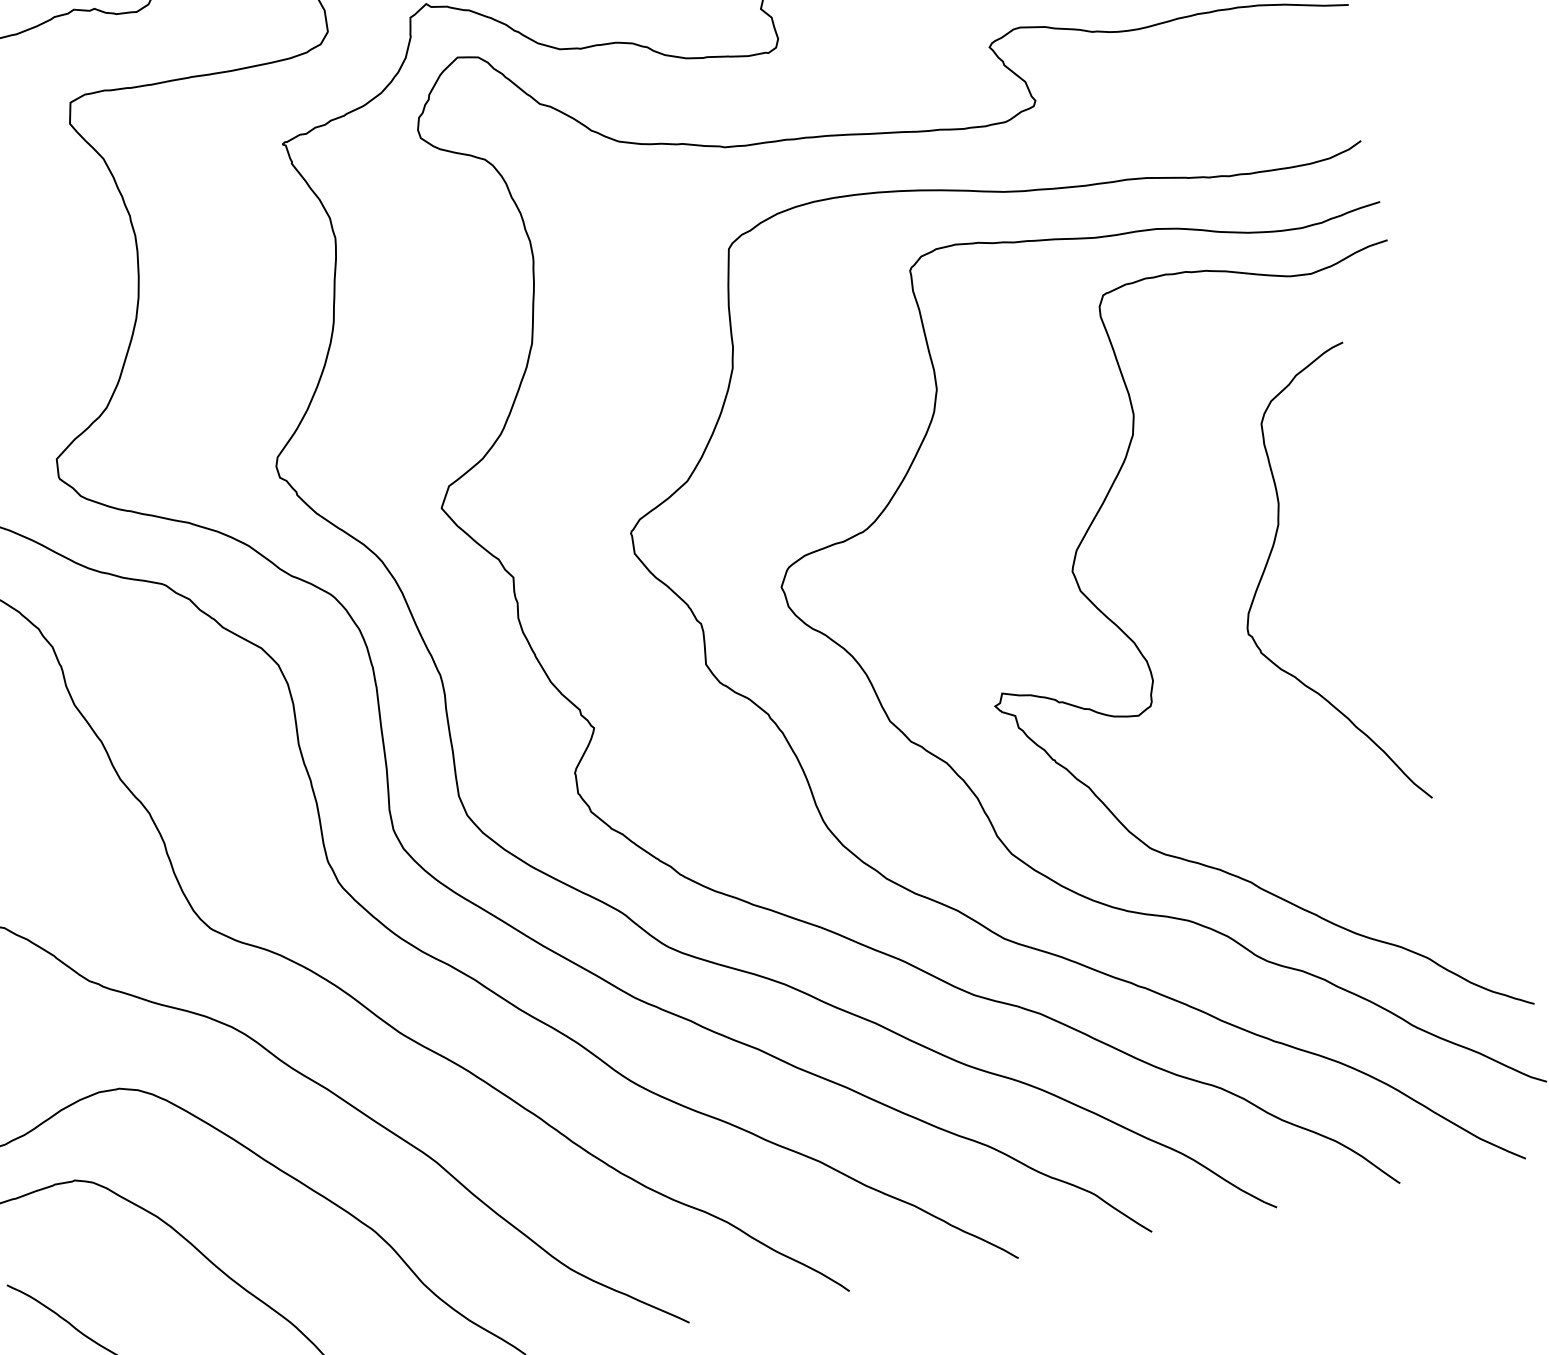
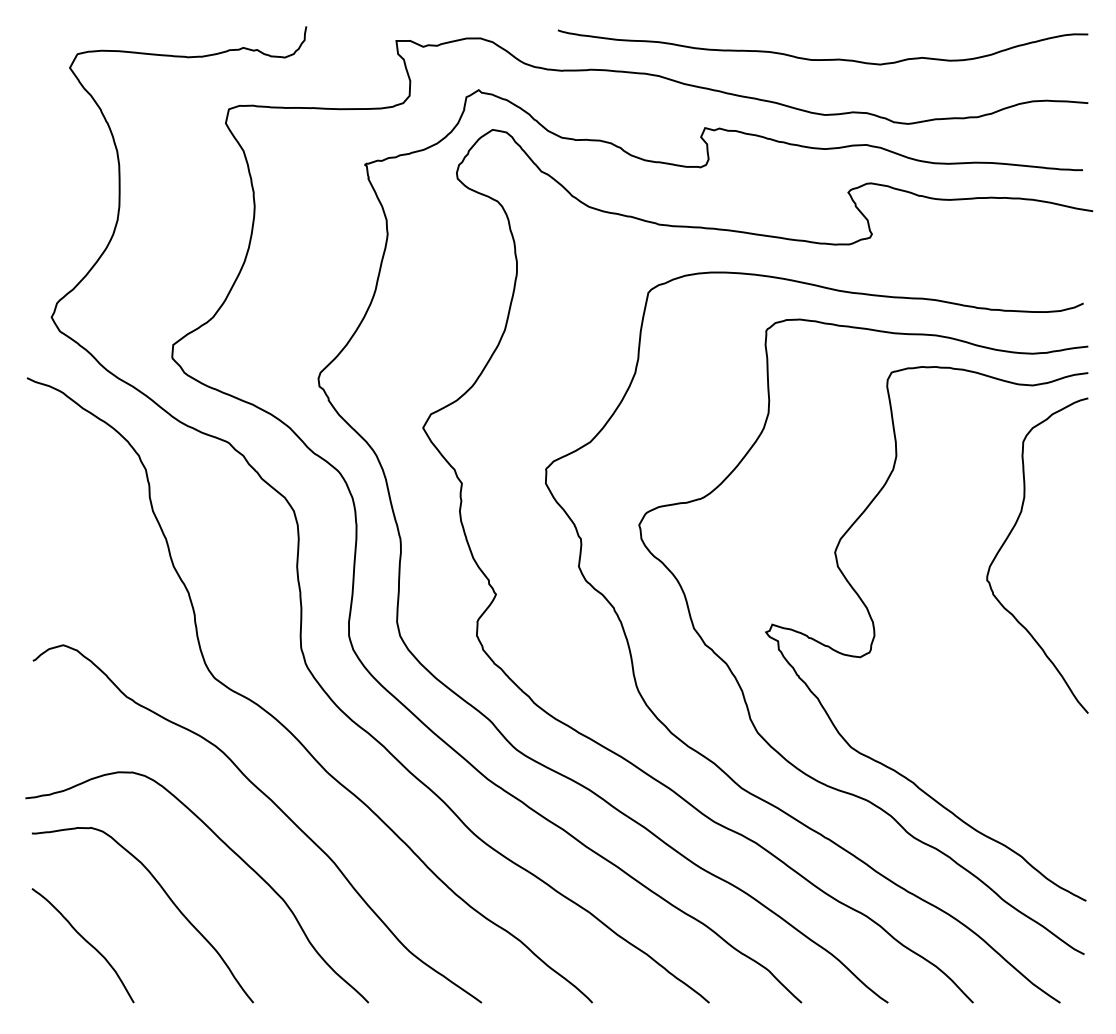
curve: (1268, 564) -> (1009, 536), moved

